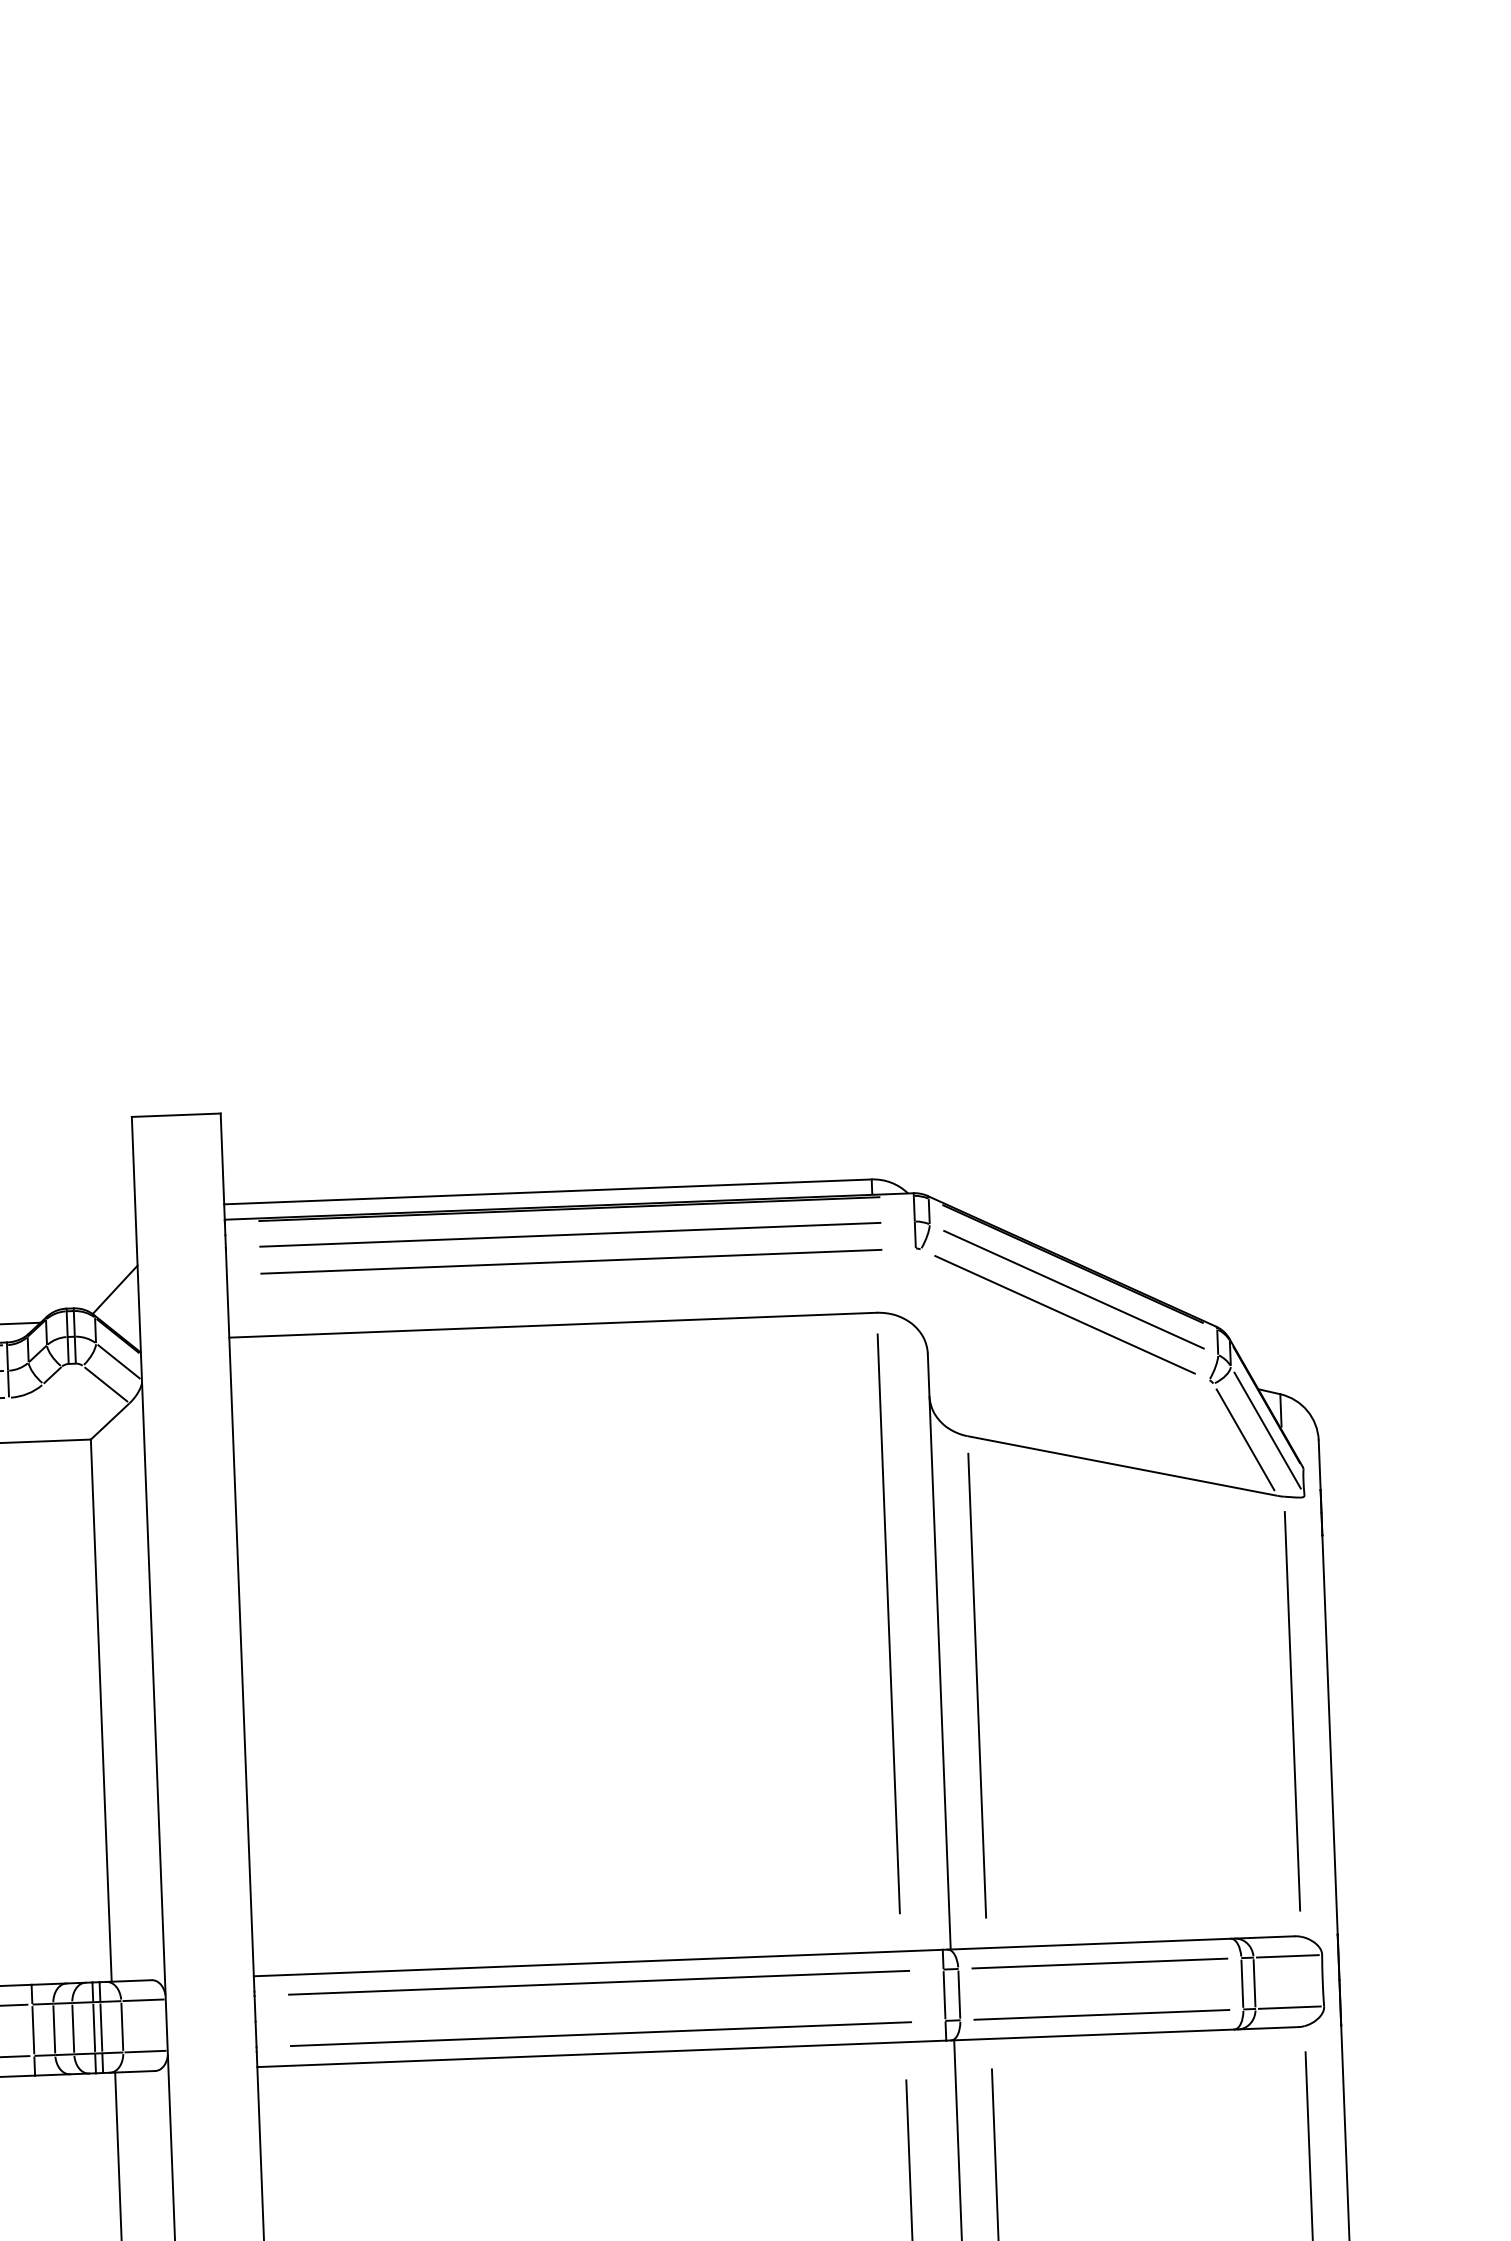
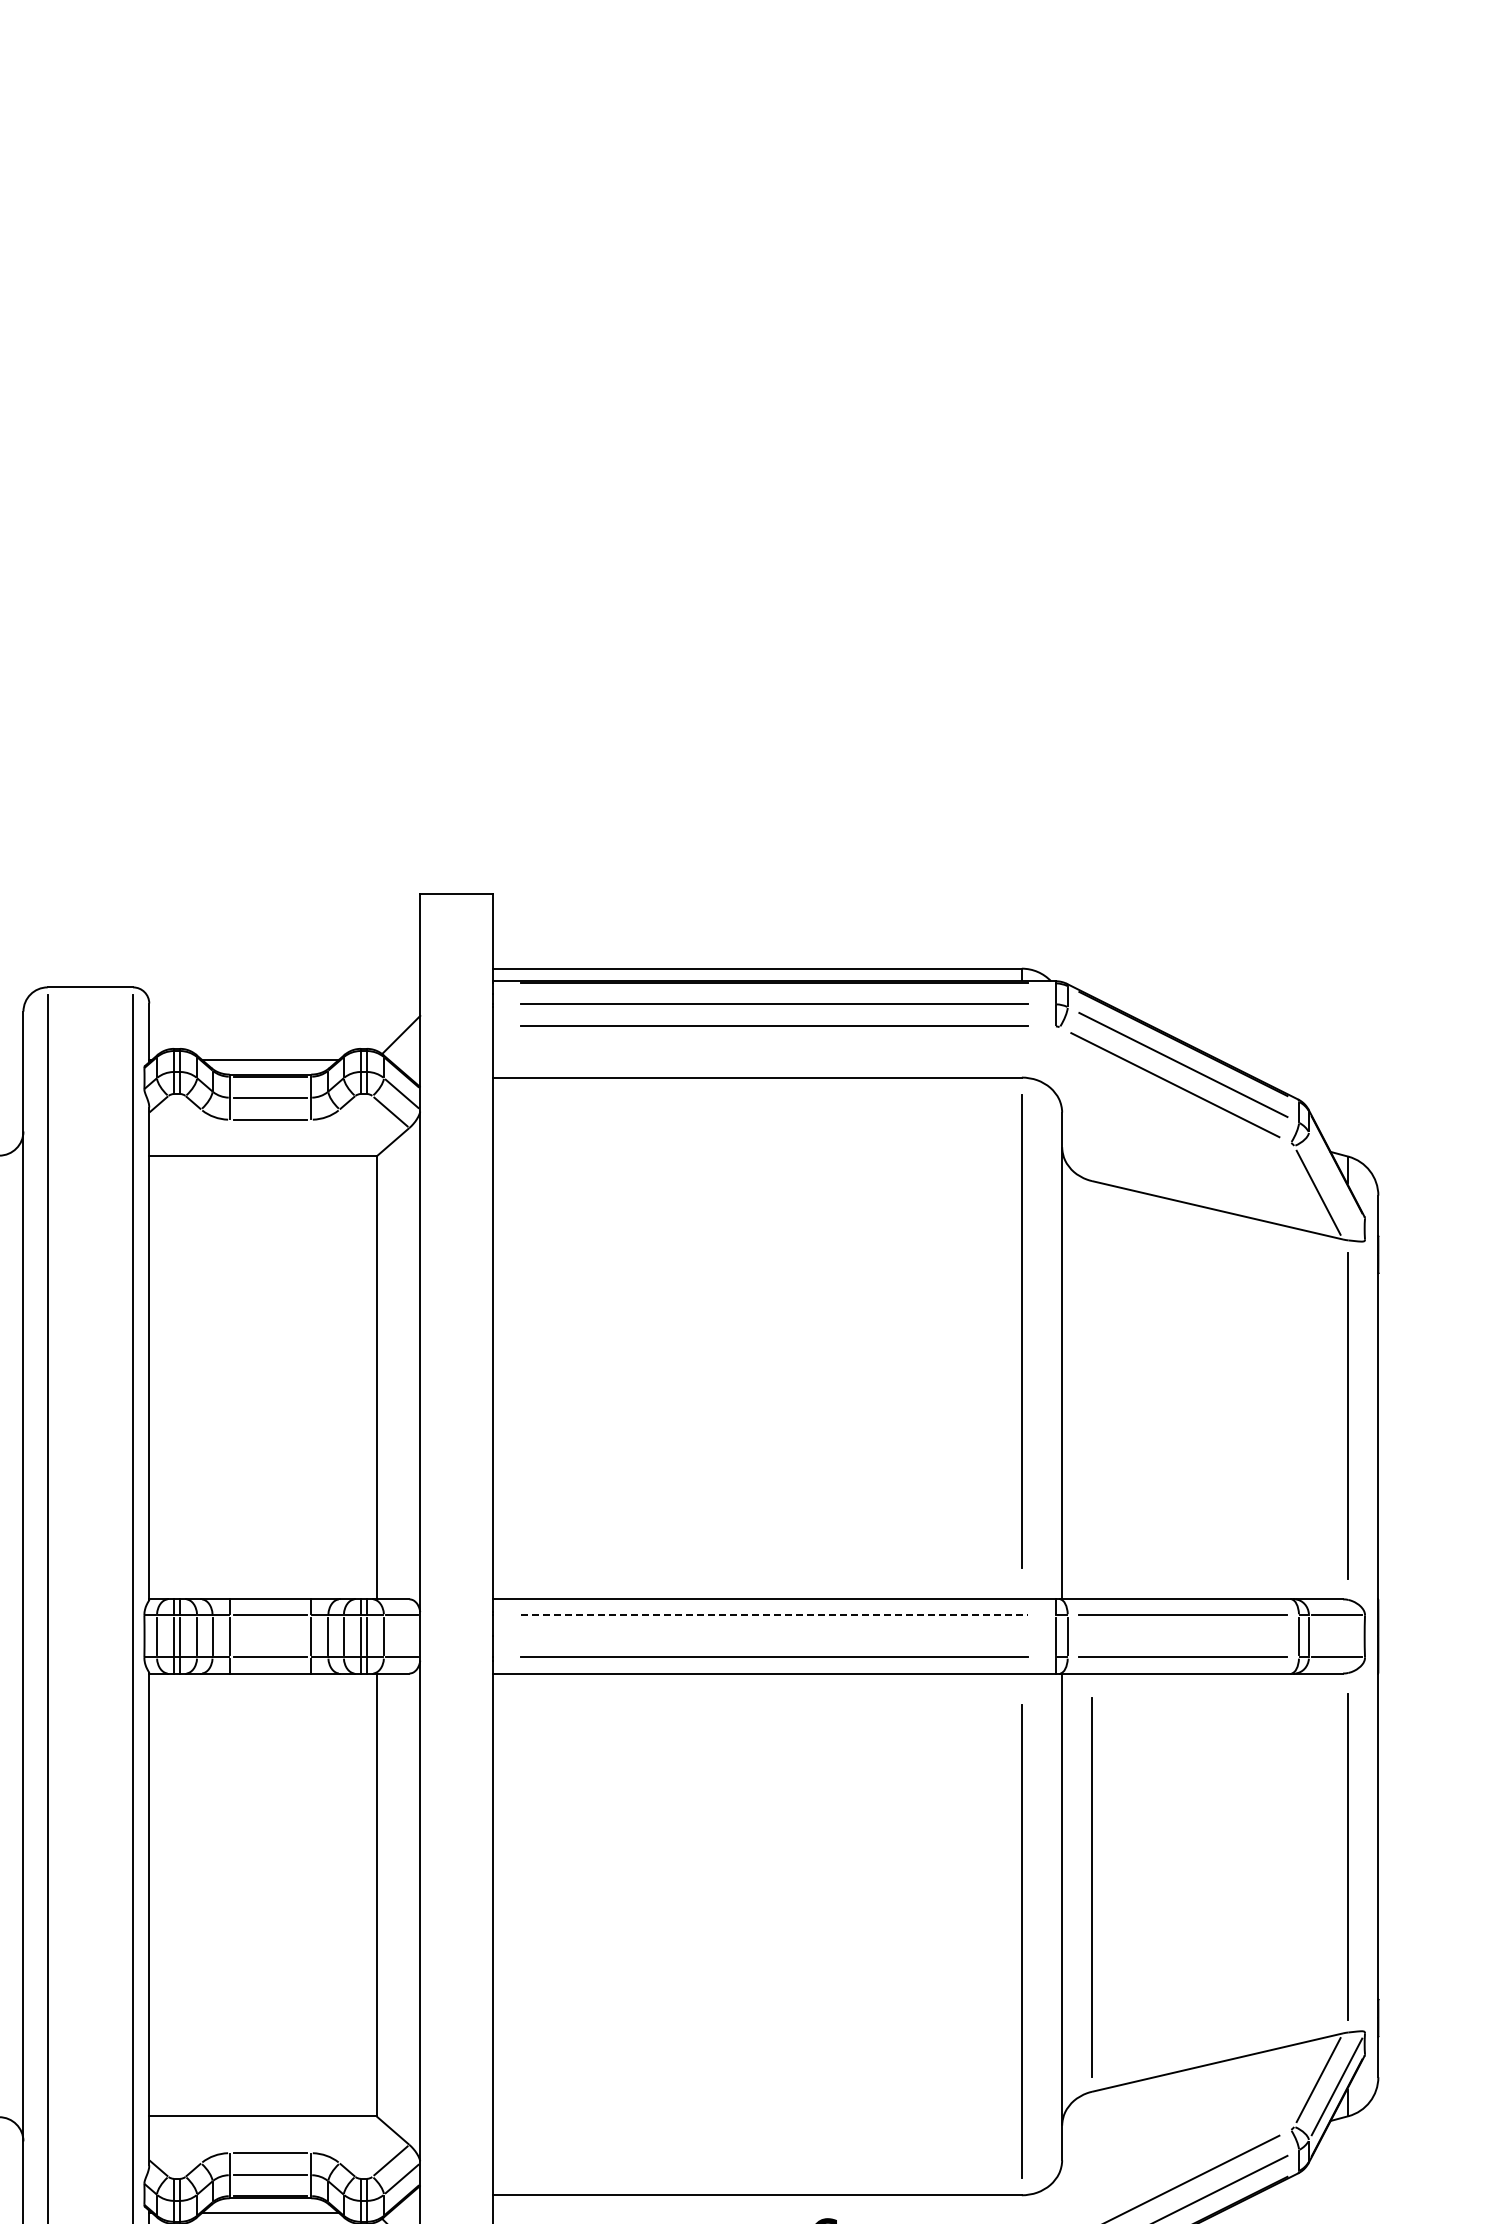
line: (1267, 1430) -> (1336, 1185), removed
line: (977, 1685) -> (1092, 1384), removed
line: (599, 1982) -> (774, 1615), solid -> dashed

